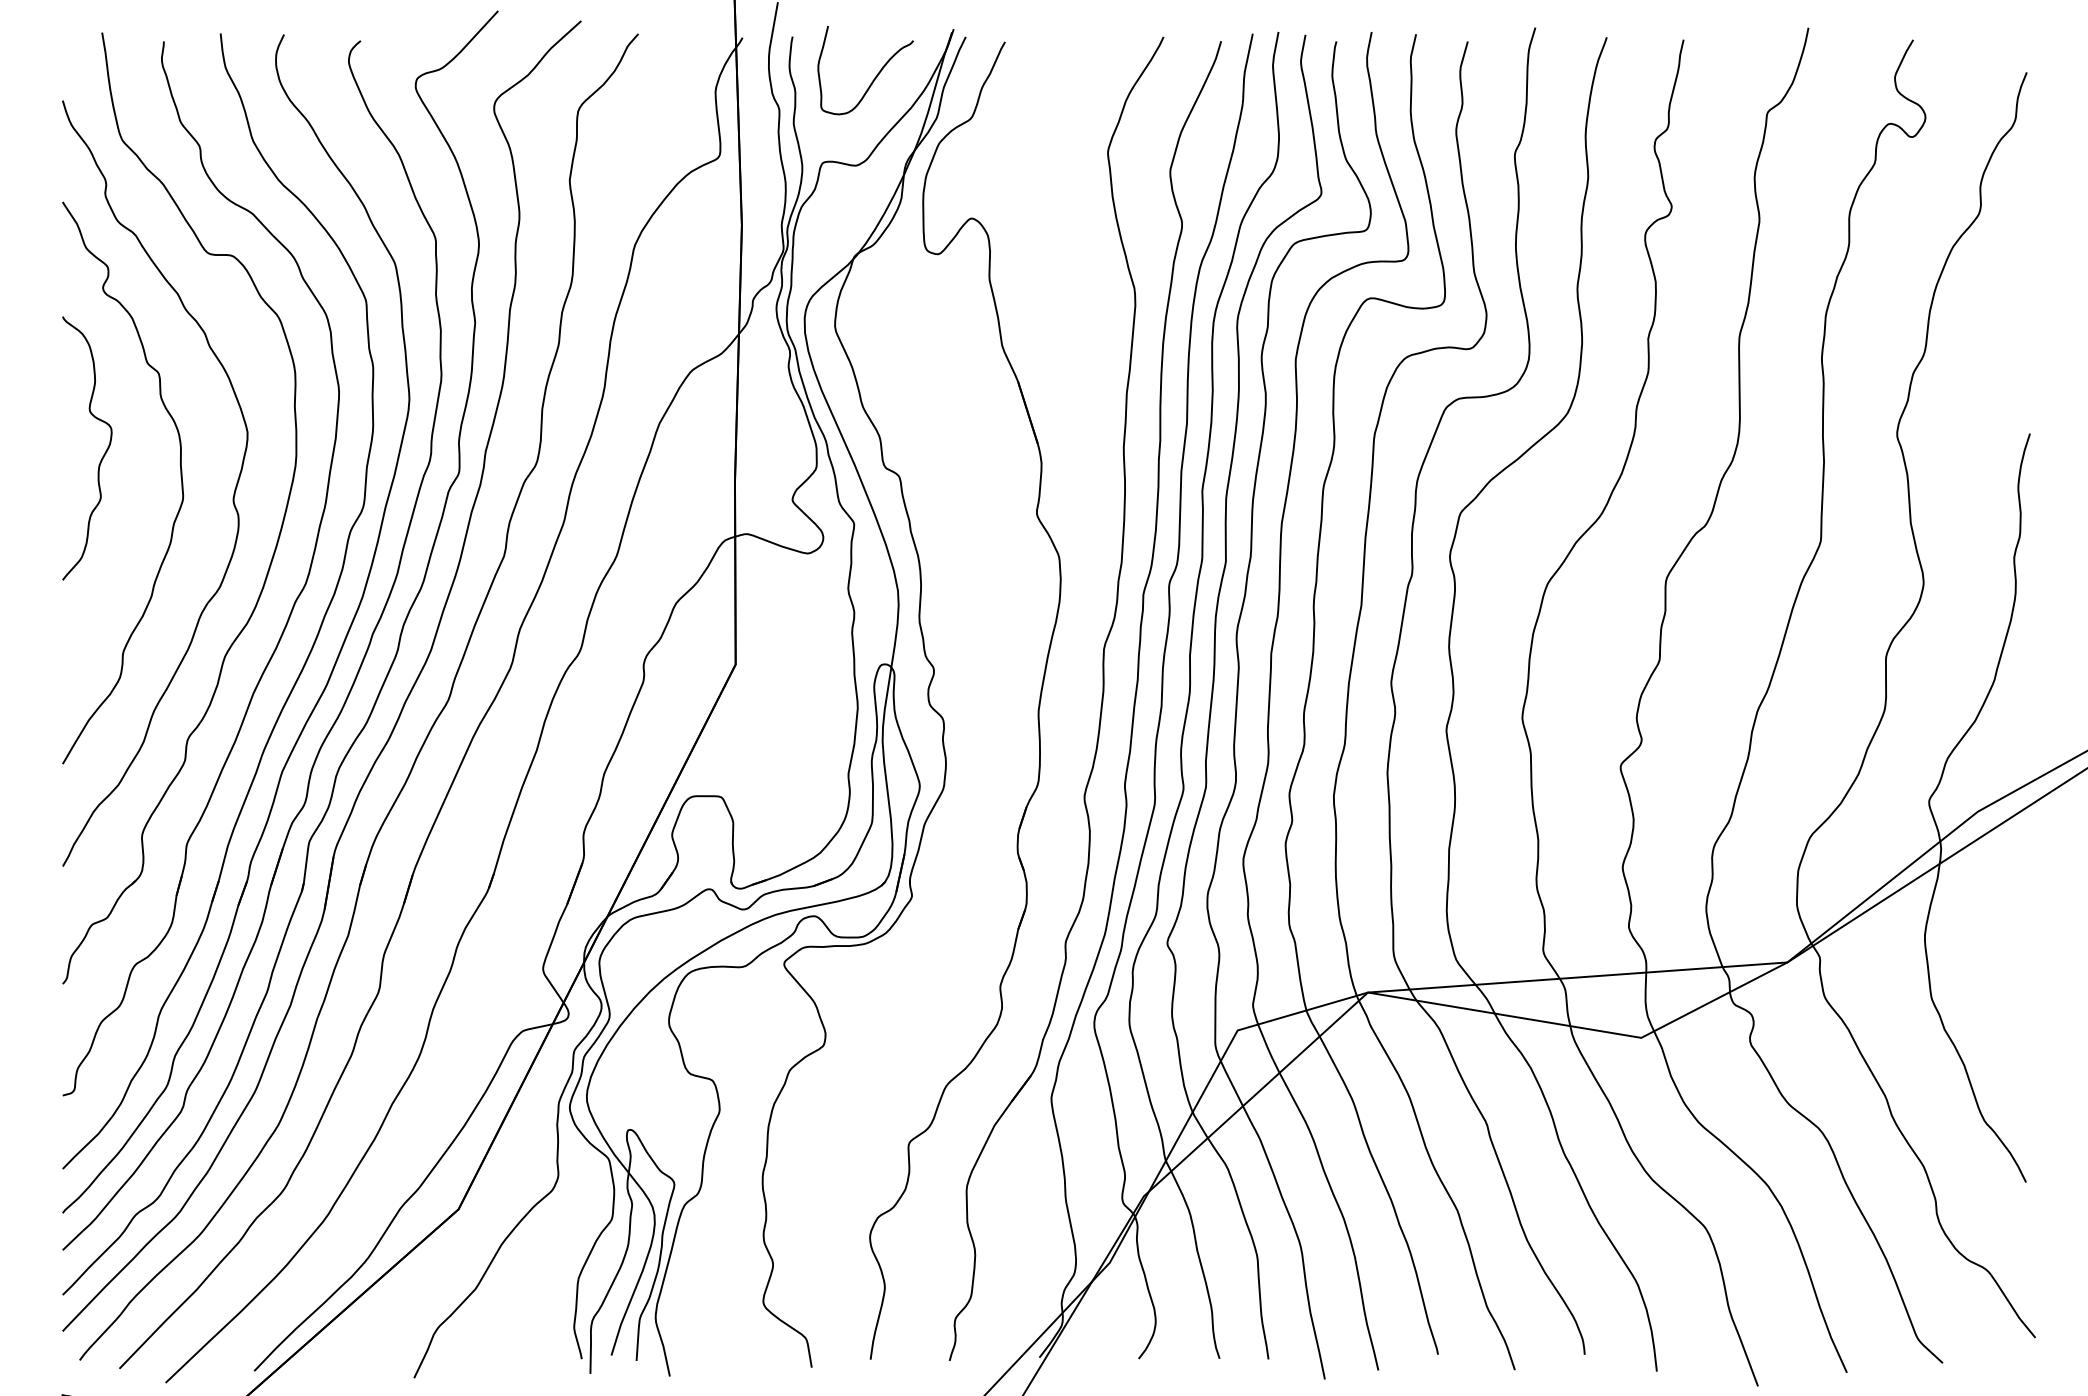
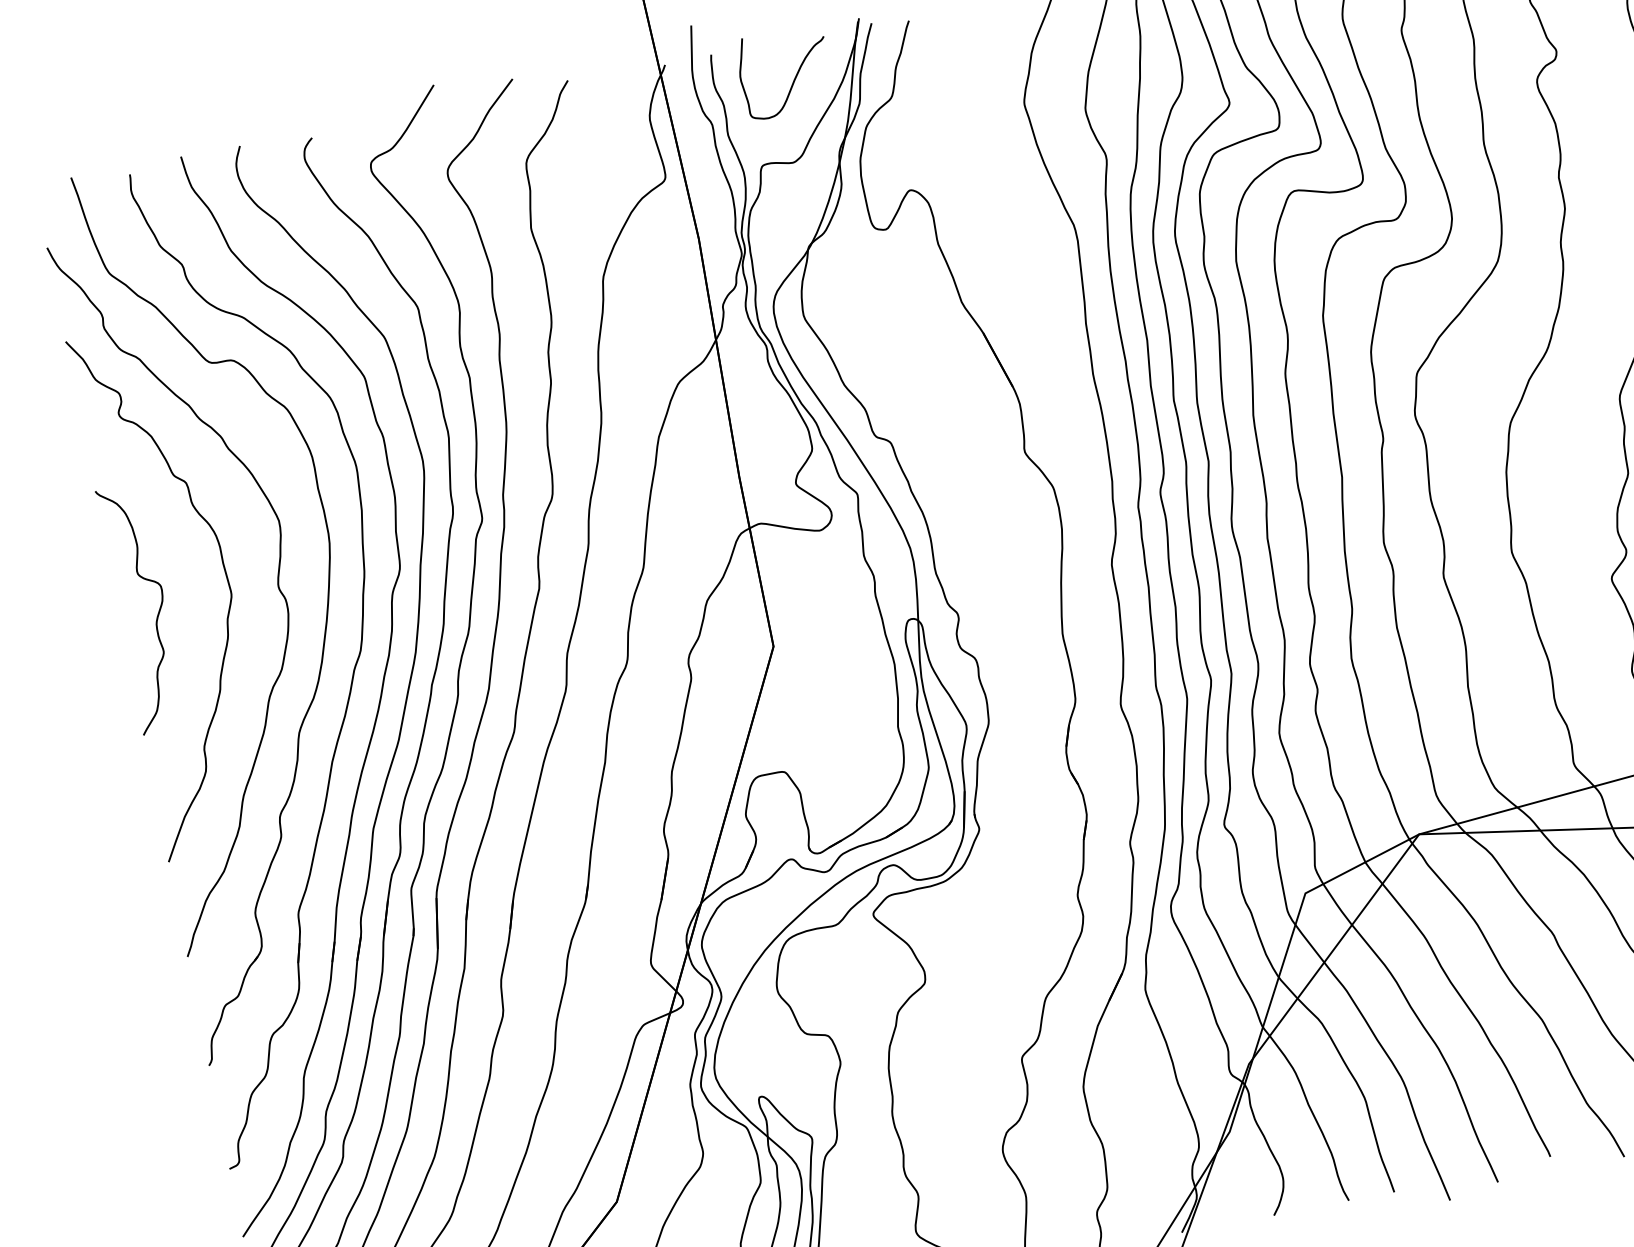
curve: (102, 456) -> (157, 613), moved

